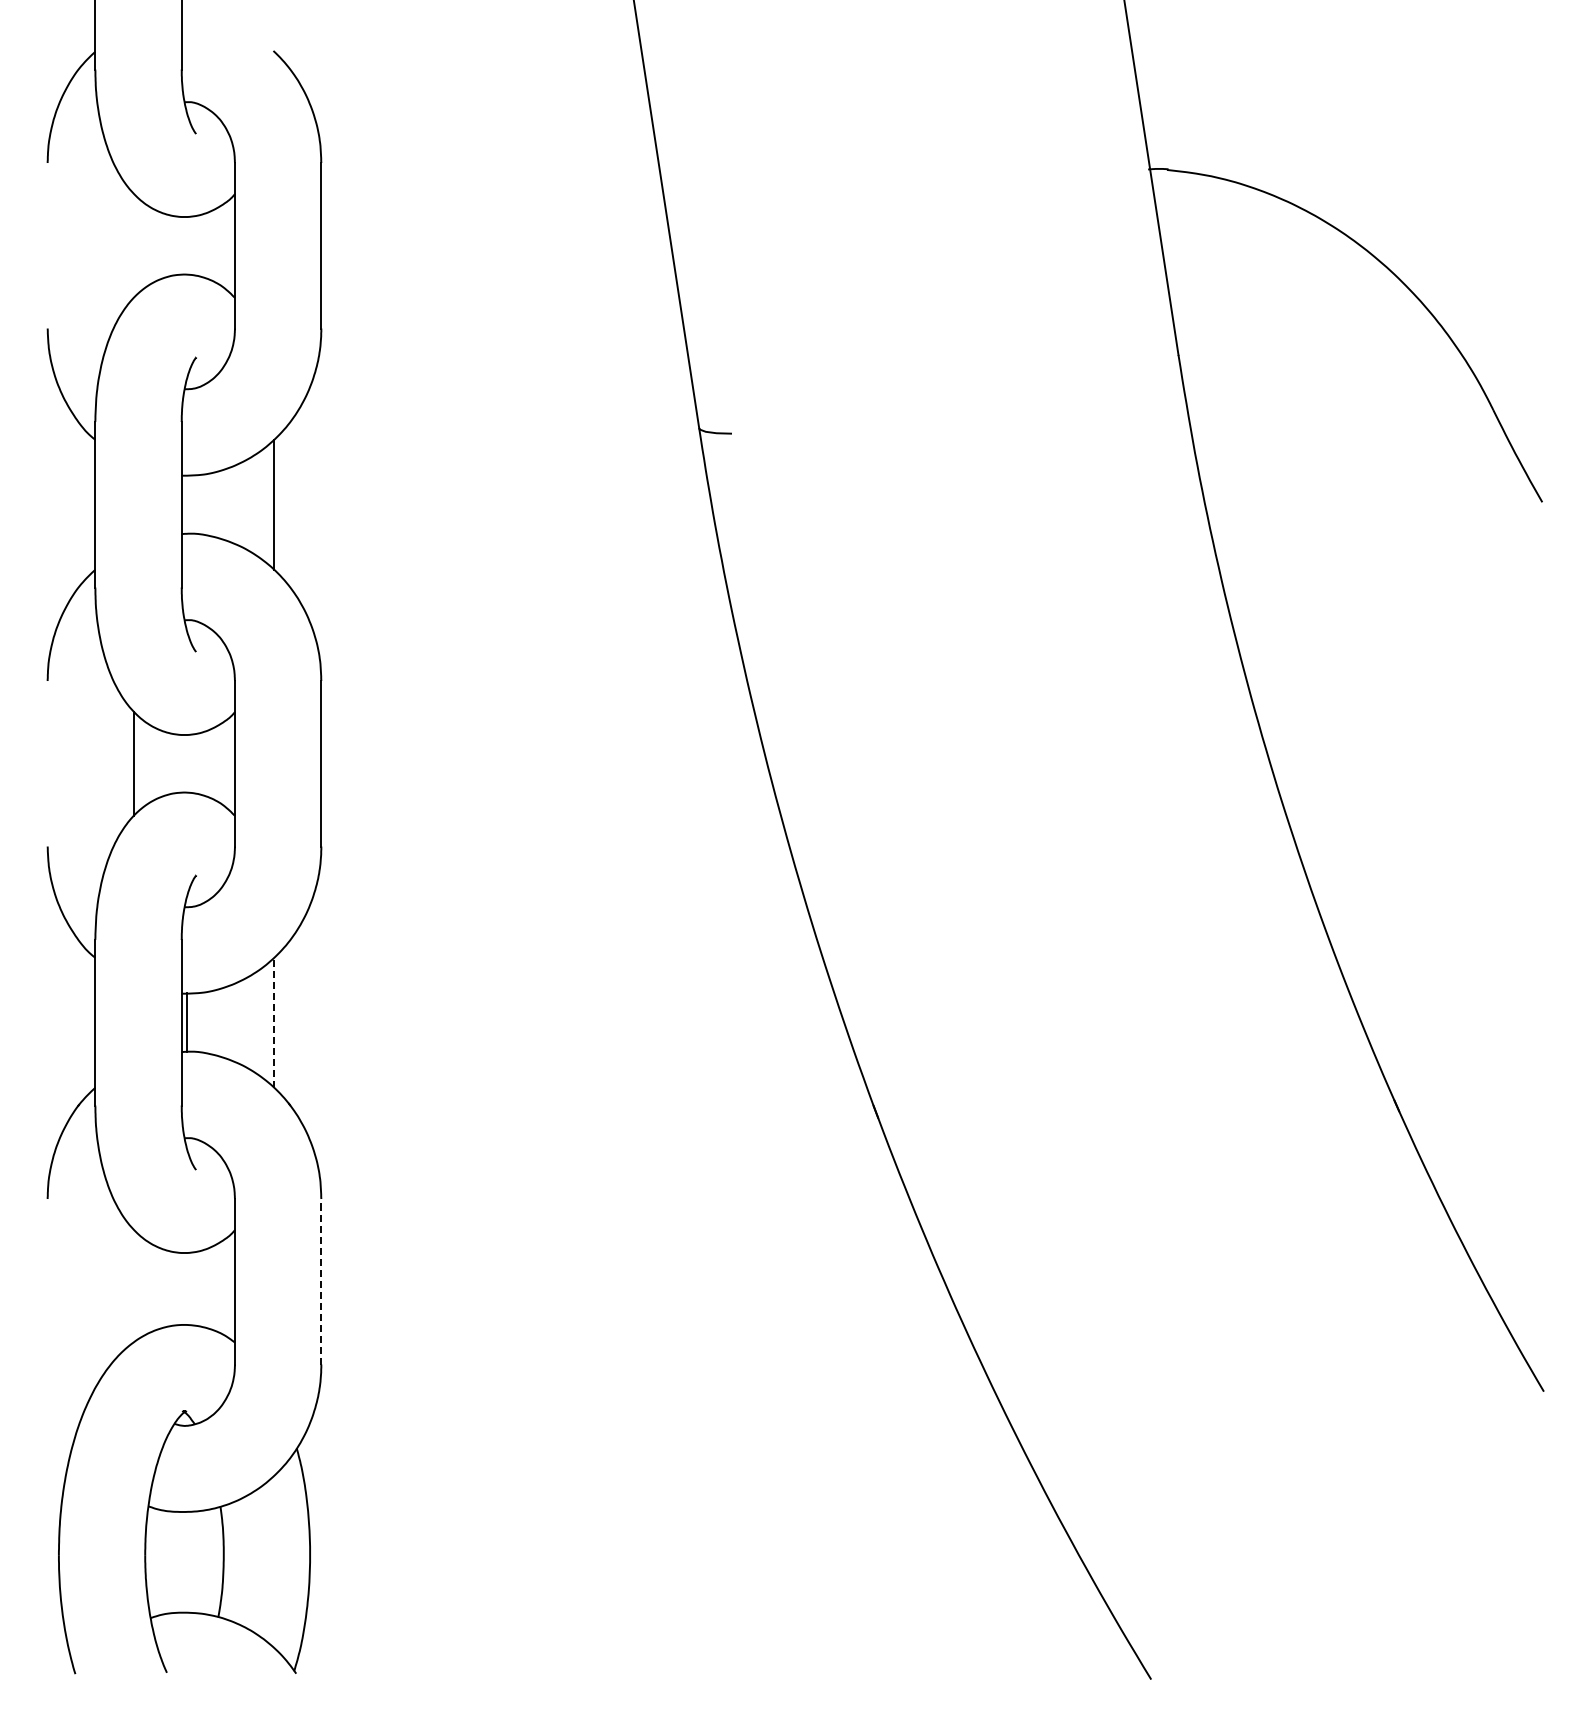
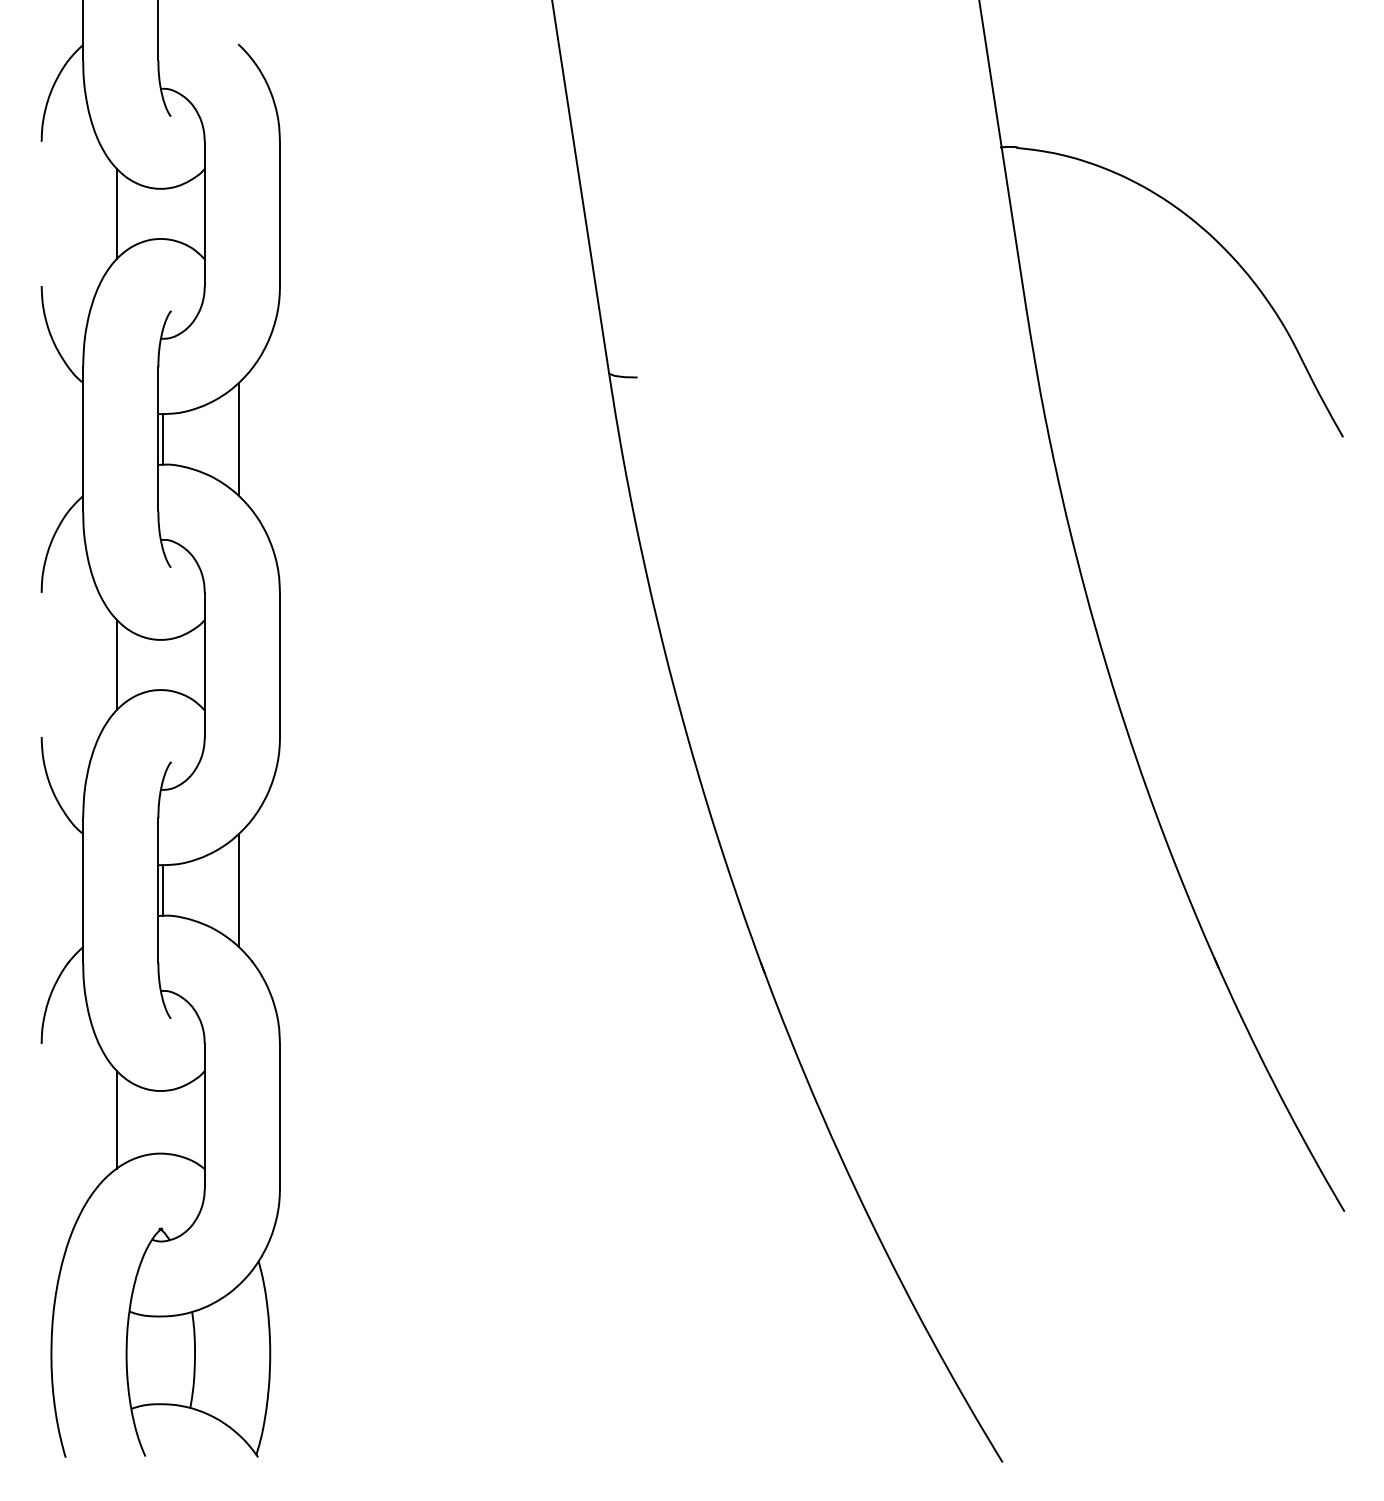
line: (134, 245) -> (117, 213), added
line: (187, 504) -> (163, 439), added
line: (273, 1022) -> (238, 890), dashed -> solid
line: (321, 1281) -> (280, 1115), dashed -> solid
line: (134, 1285) -> (117, 1119), added

